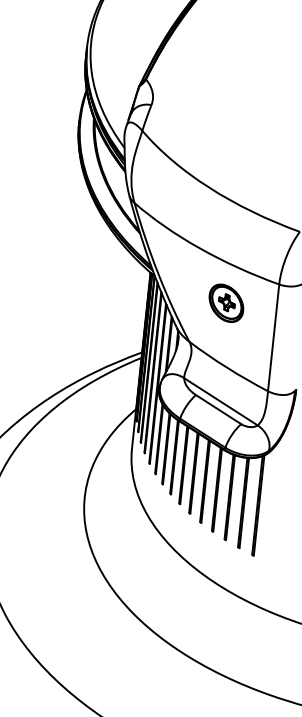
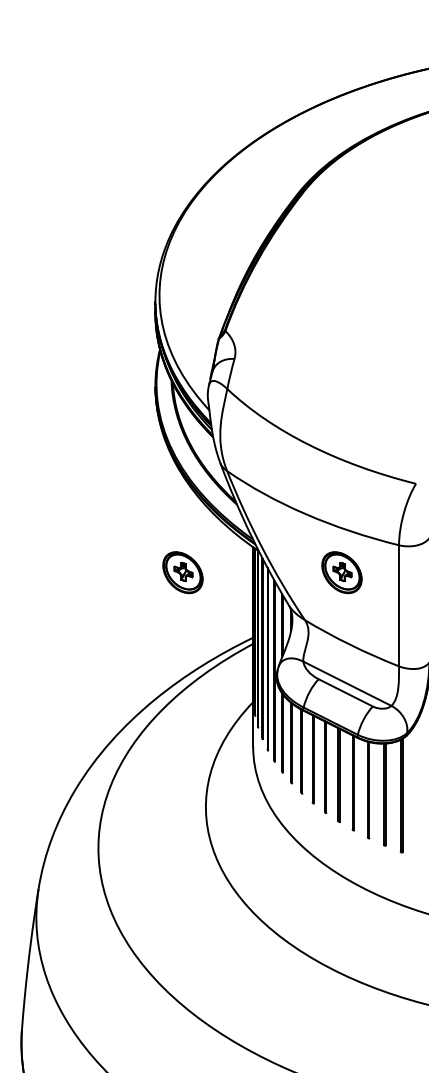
part: (85, 288) -> (182, 572), added

